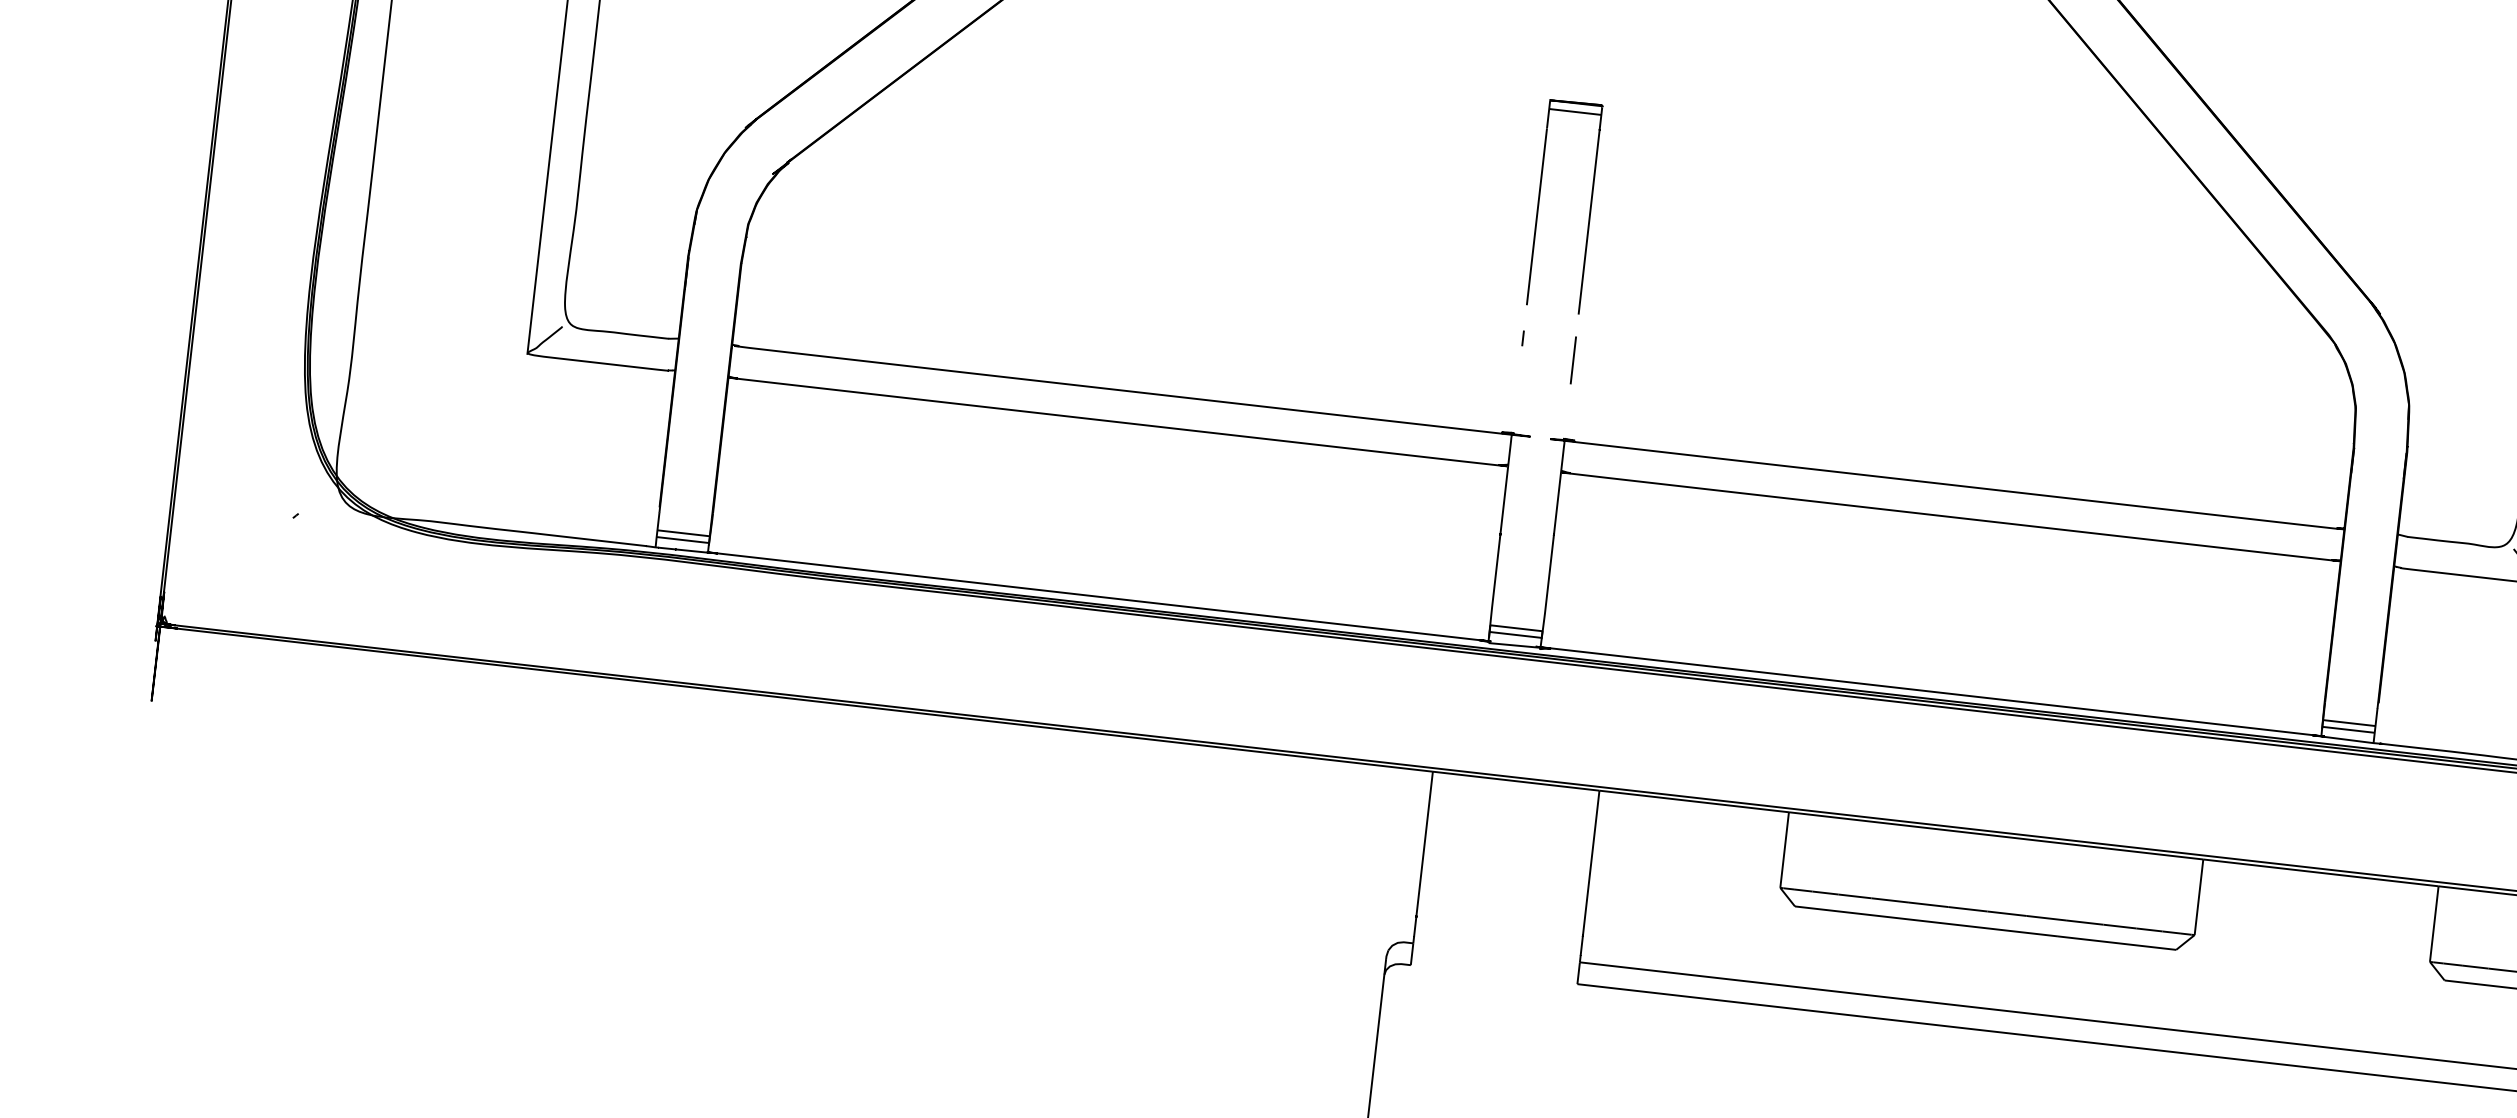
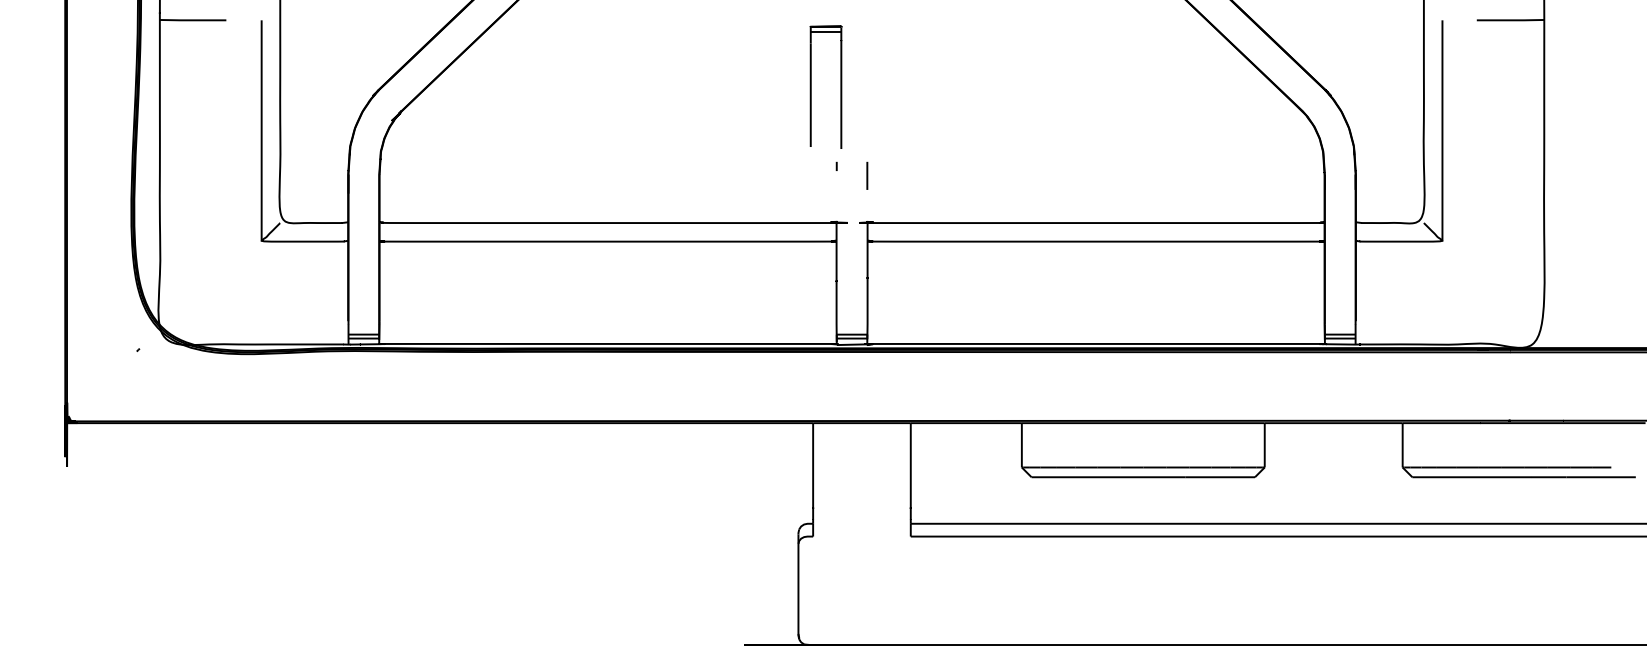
part: (1539, 202) -> (811, 86), moved

